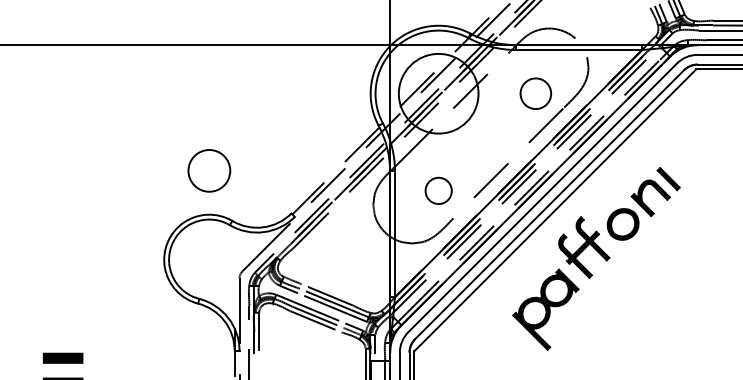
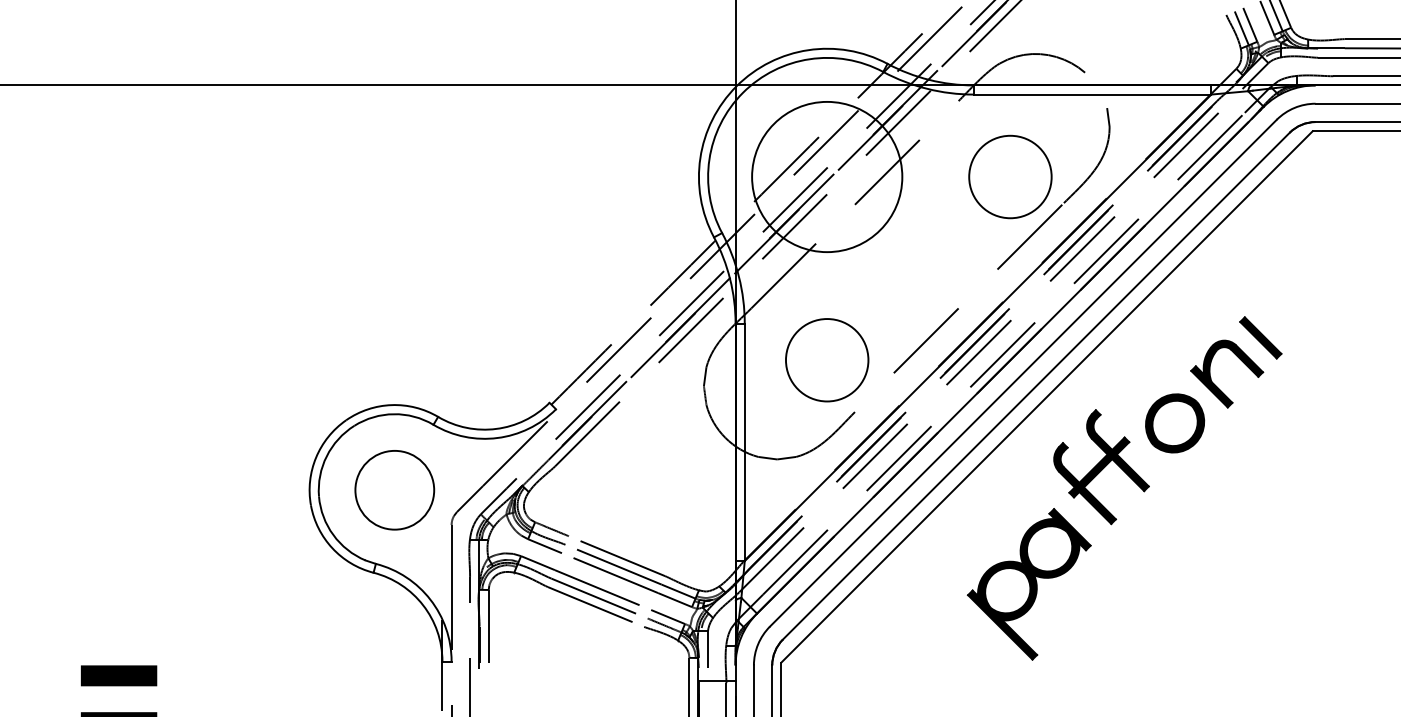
circle: (535, 93) -> (1009, 176), size x1.43
part: (209, 170) -> (395, 489), moved
circle: (438, 190) -> (826, 359), size x1.67

